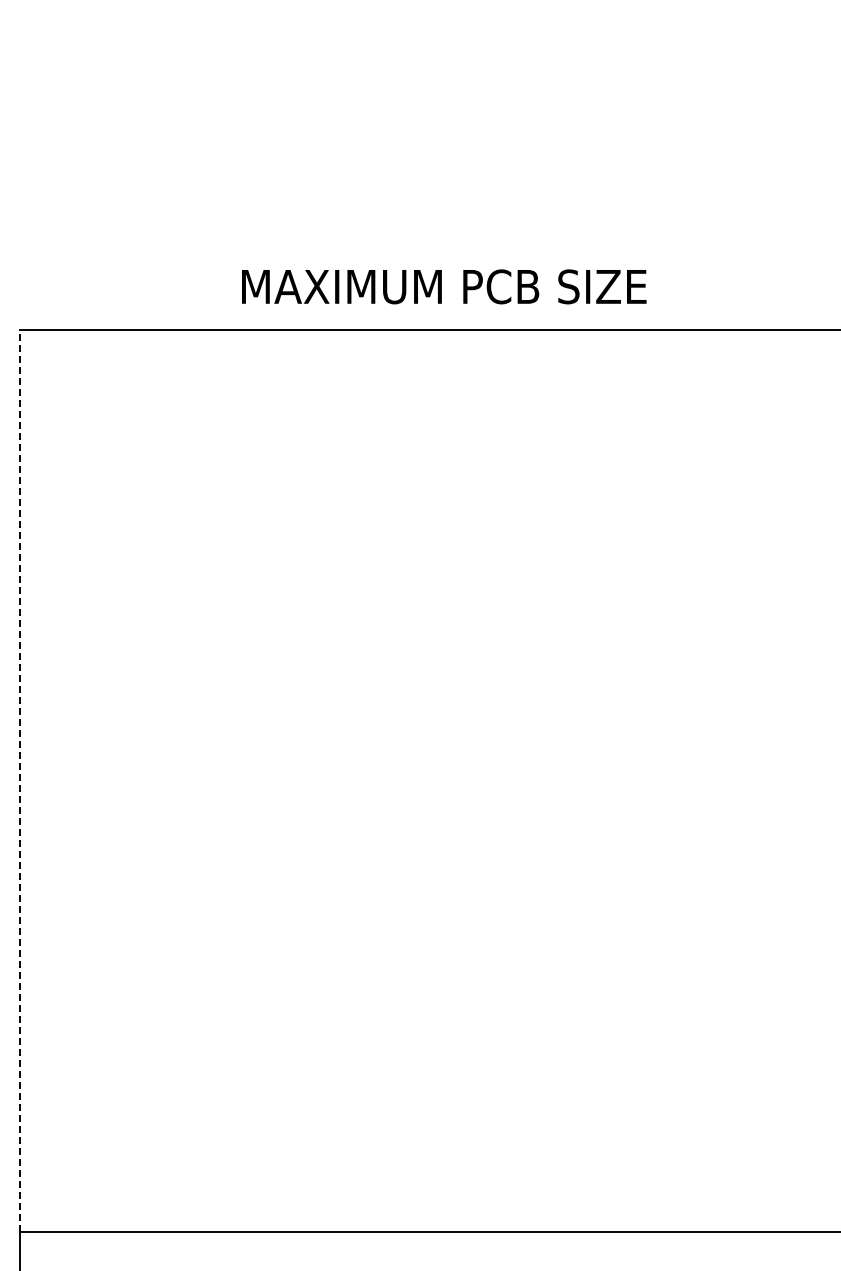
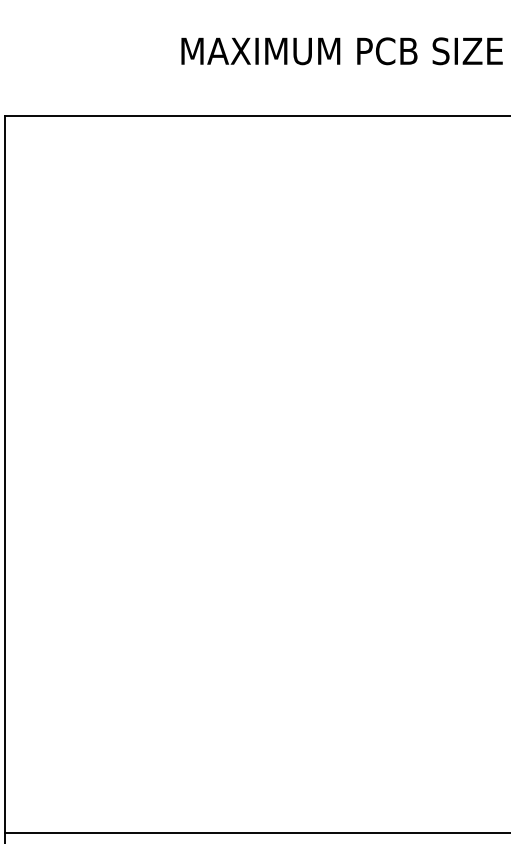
text: (444, 286) -> (342, 51), moved
line: (19, 780) -> (4, 474), dashed -> solid

